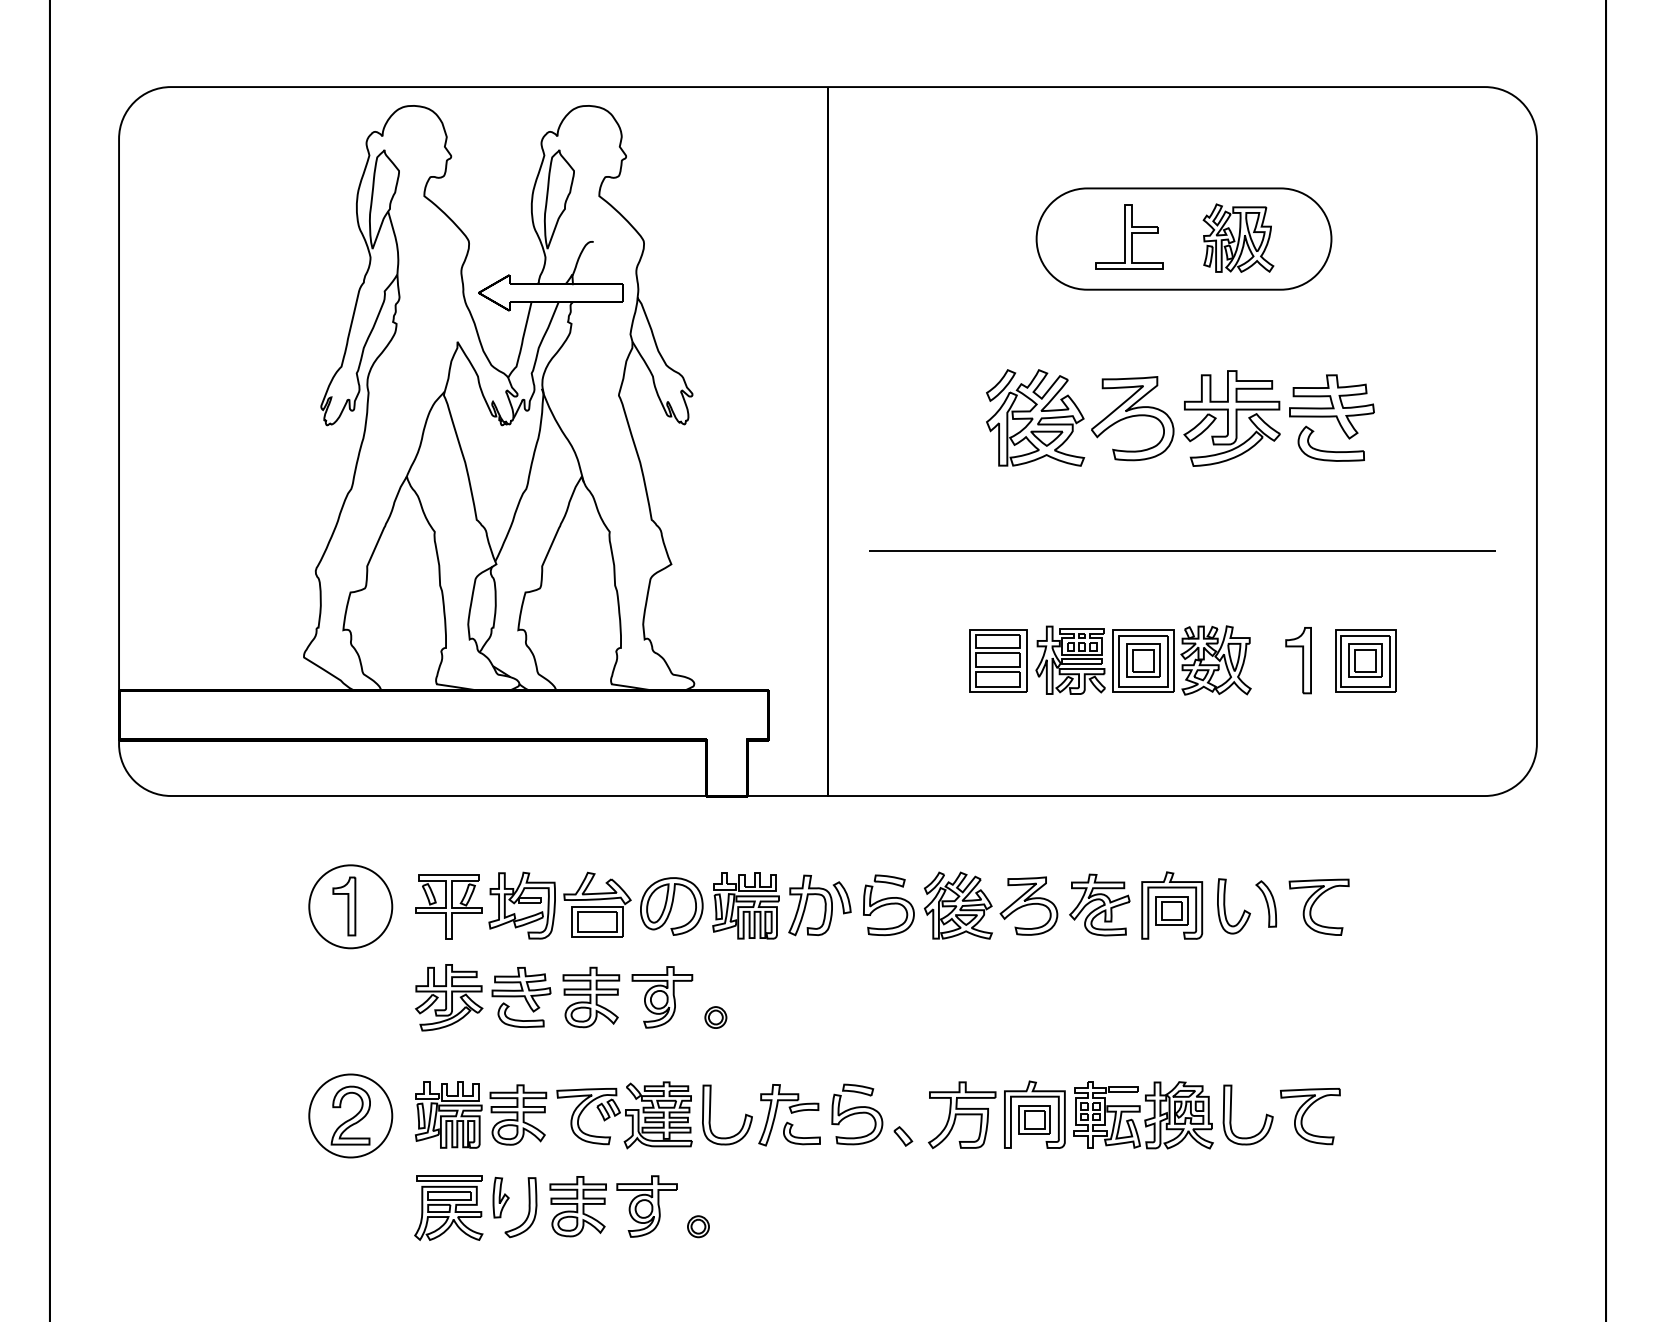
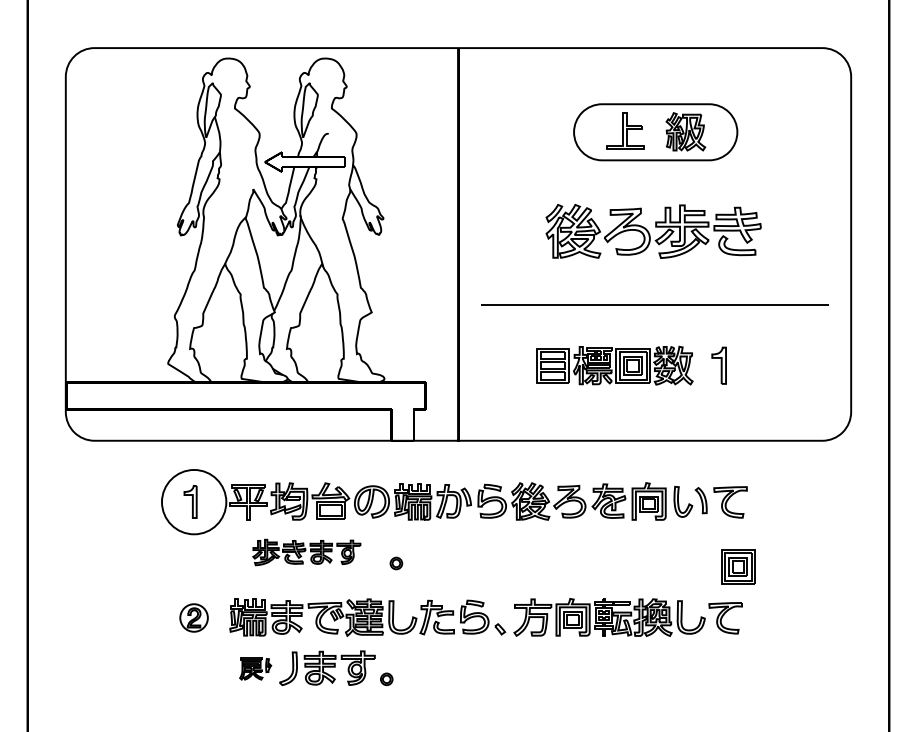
part: (1366, 660) -> (738, 566), moved
circle: (351, 907) -> (194, 502), size x1.4
part: (553, 997) -> (306, 552), size x0.7
part: (349, 1115) -> (193, 617), size x0.6
part: (461, 1207) -> (255, 668), size x0.6

